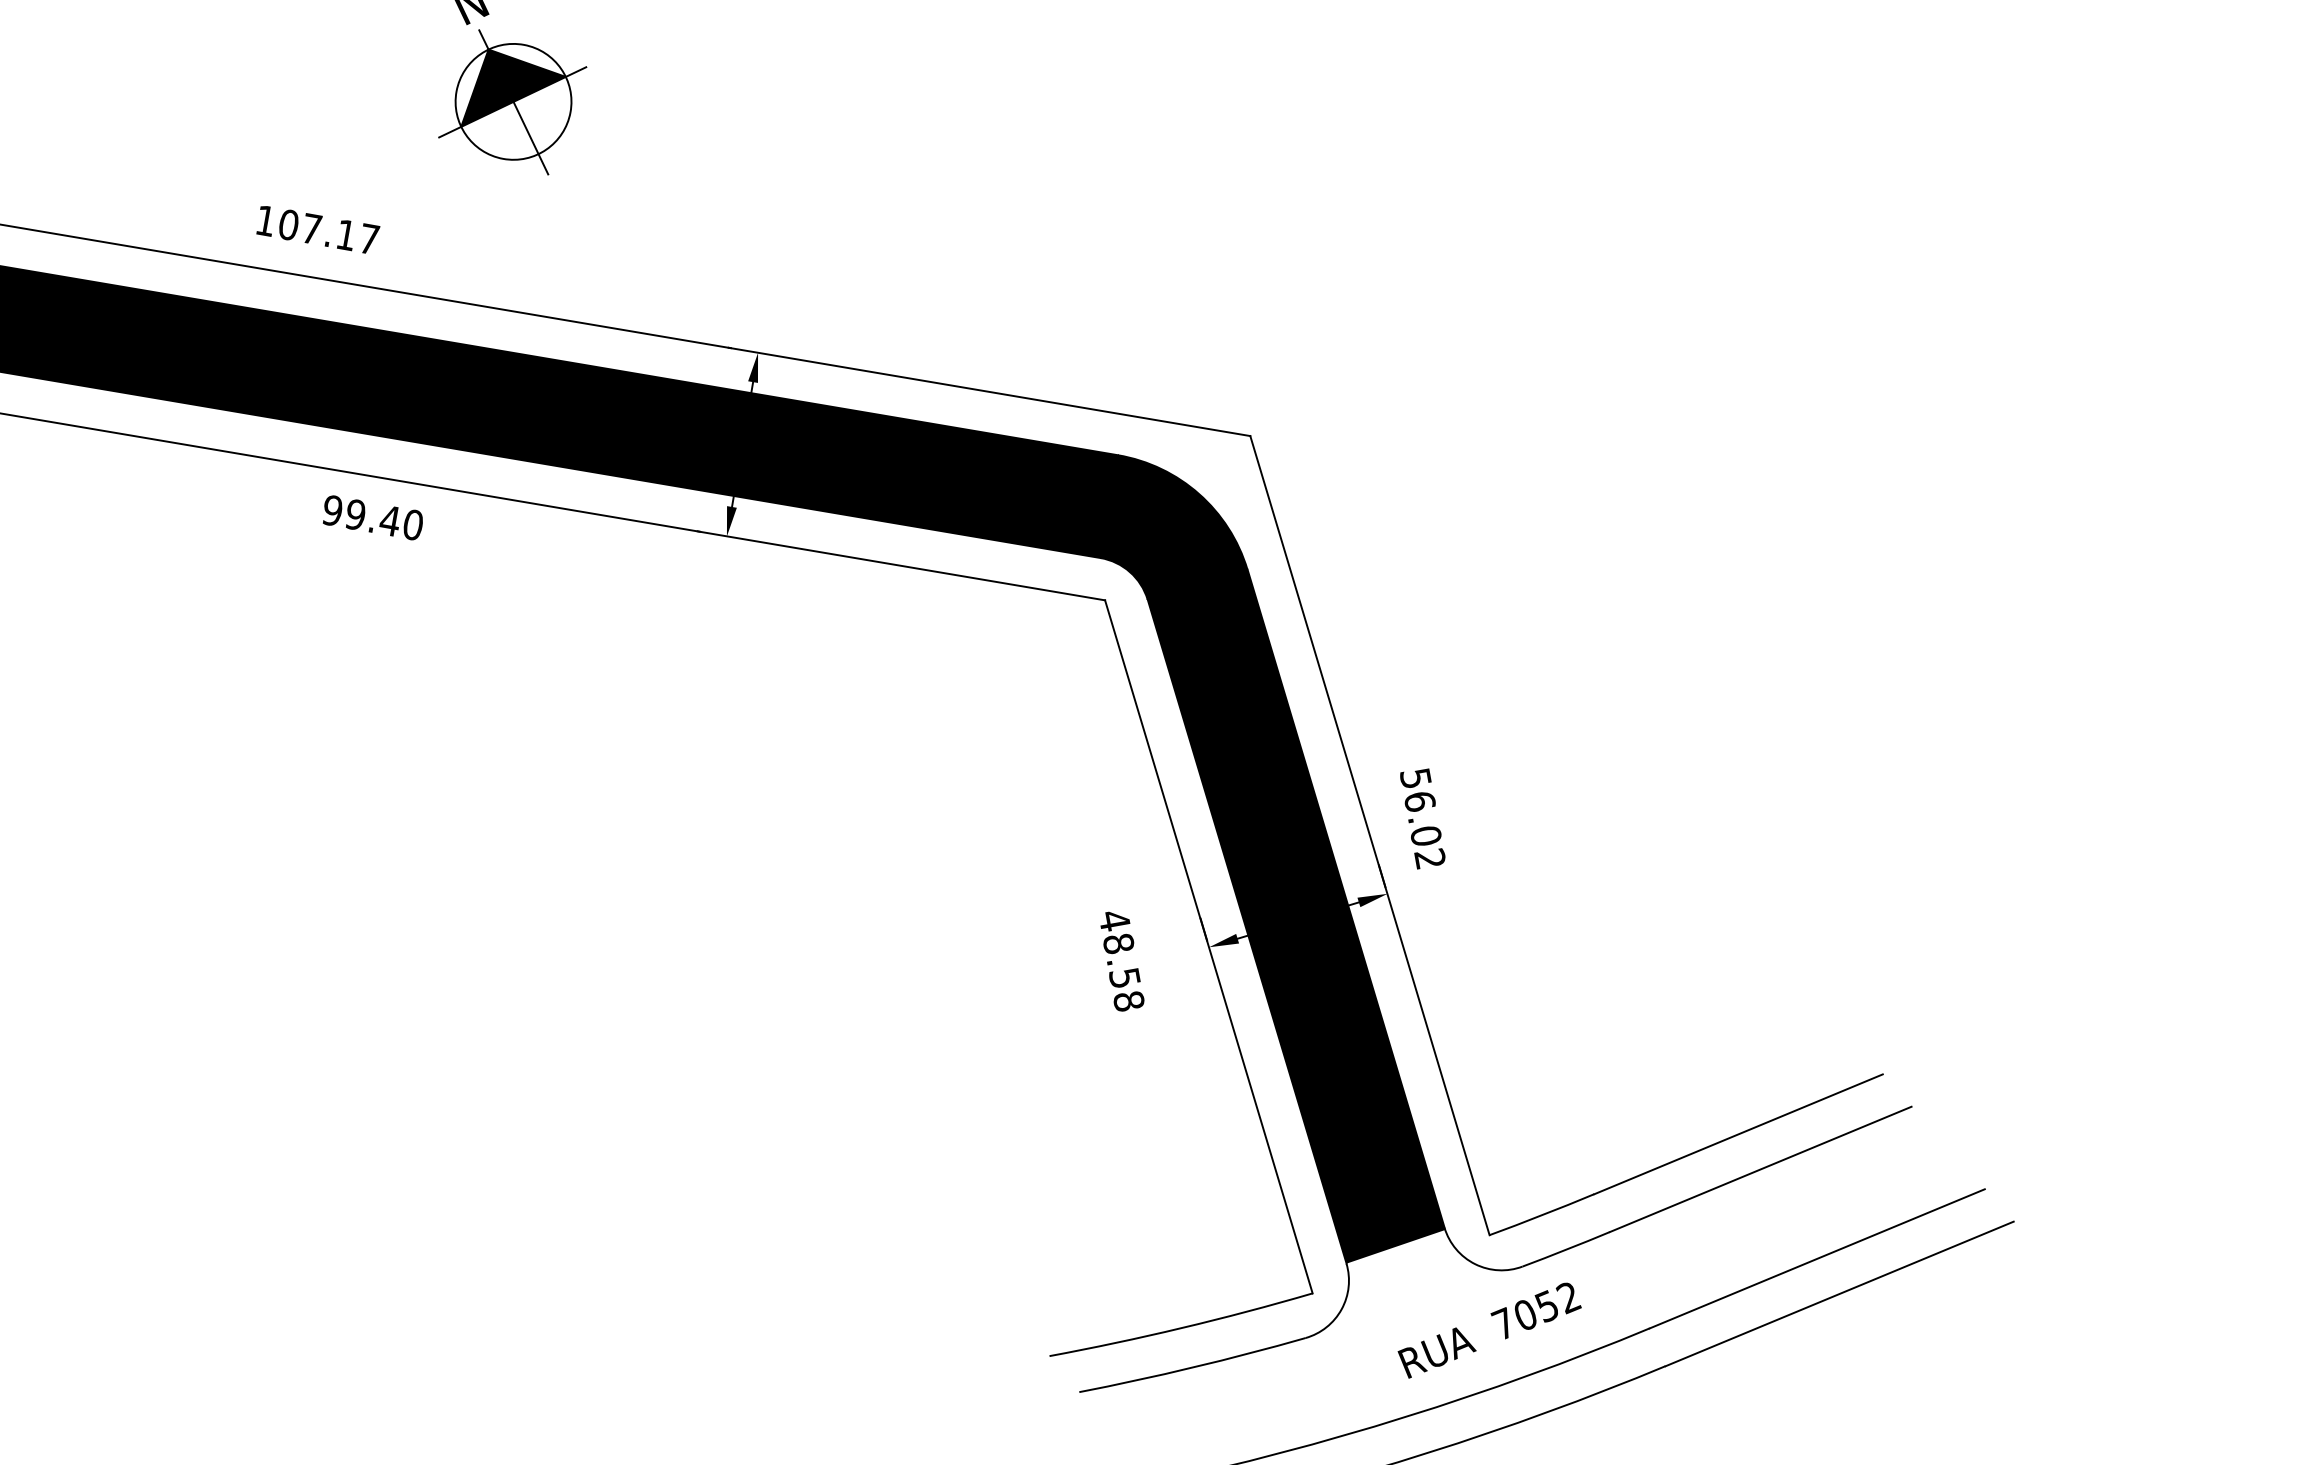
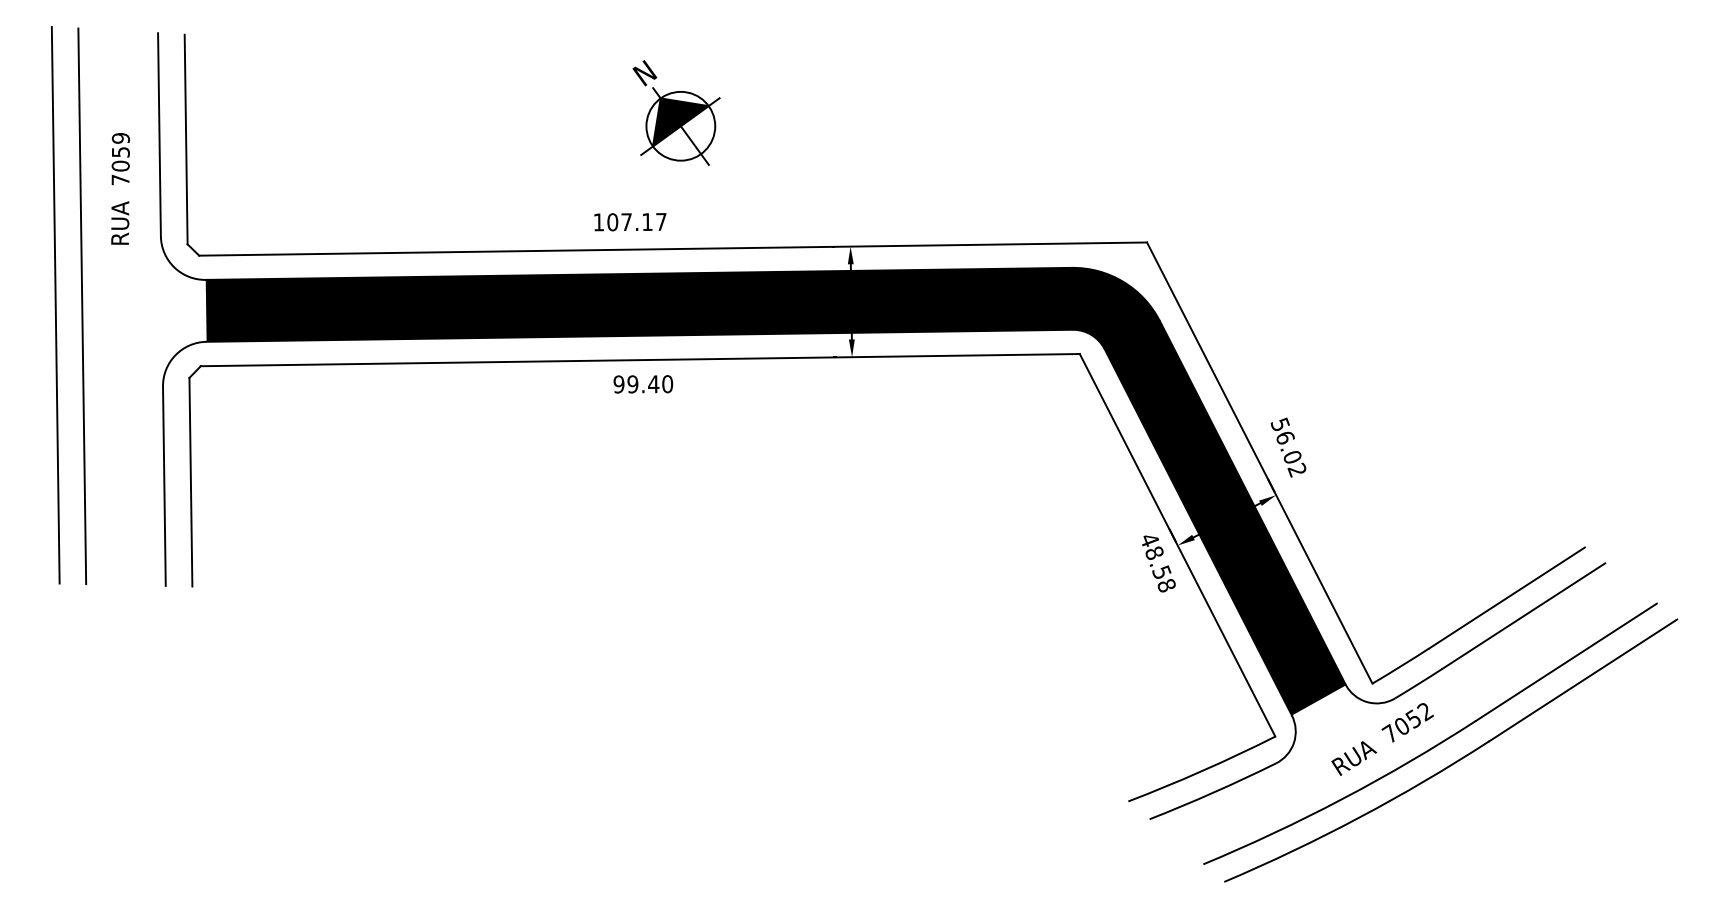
text: (318, 230) -> (630, 222), moved
text: (1122, 962) -> (1158, 563), moved

